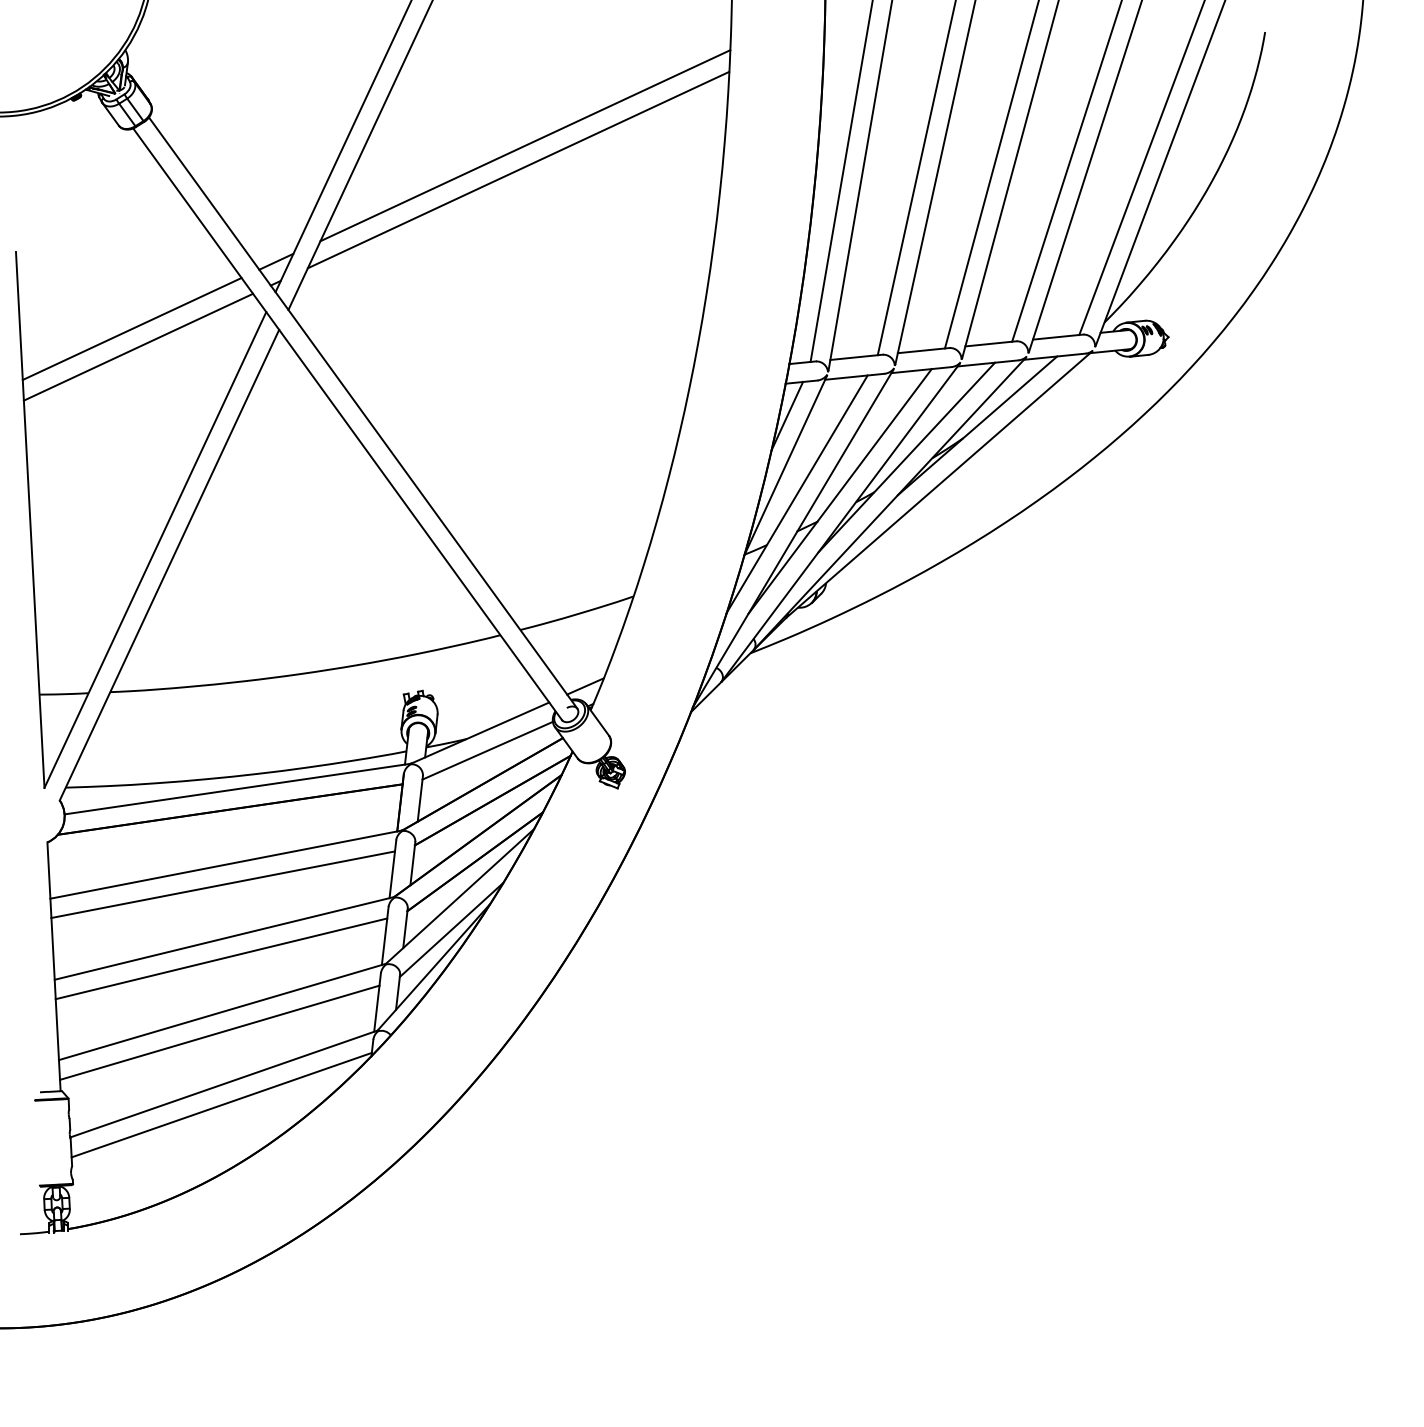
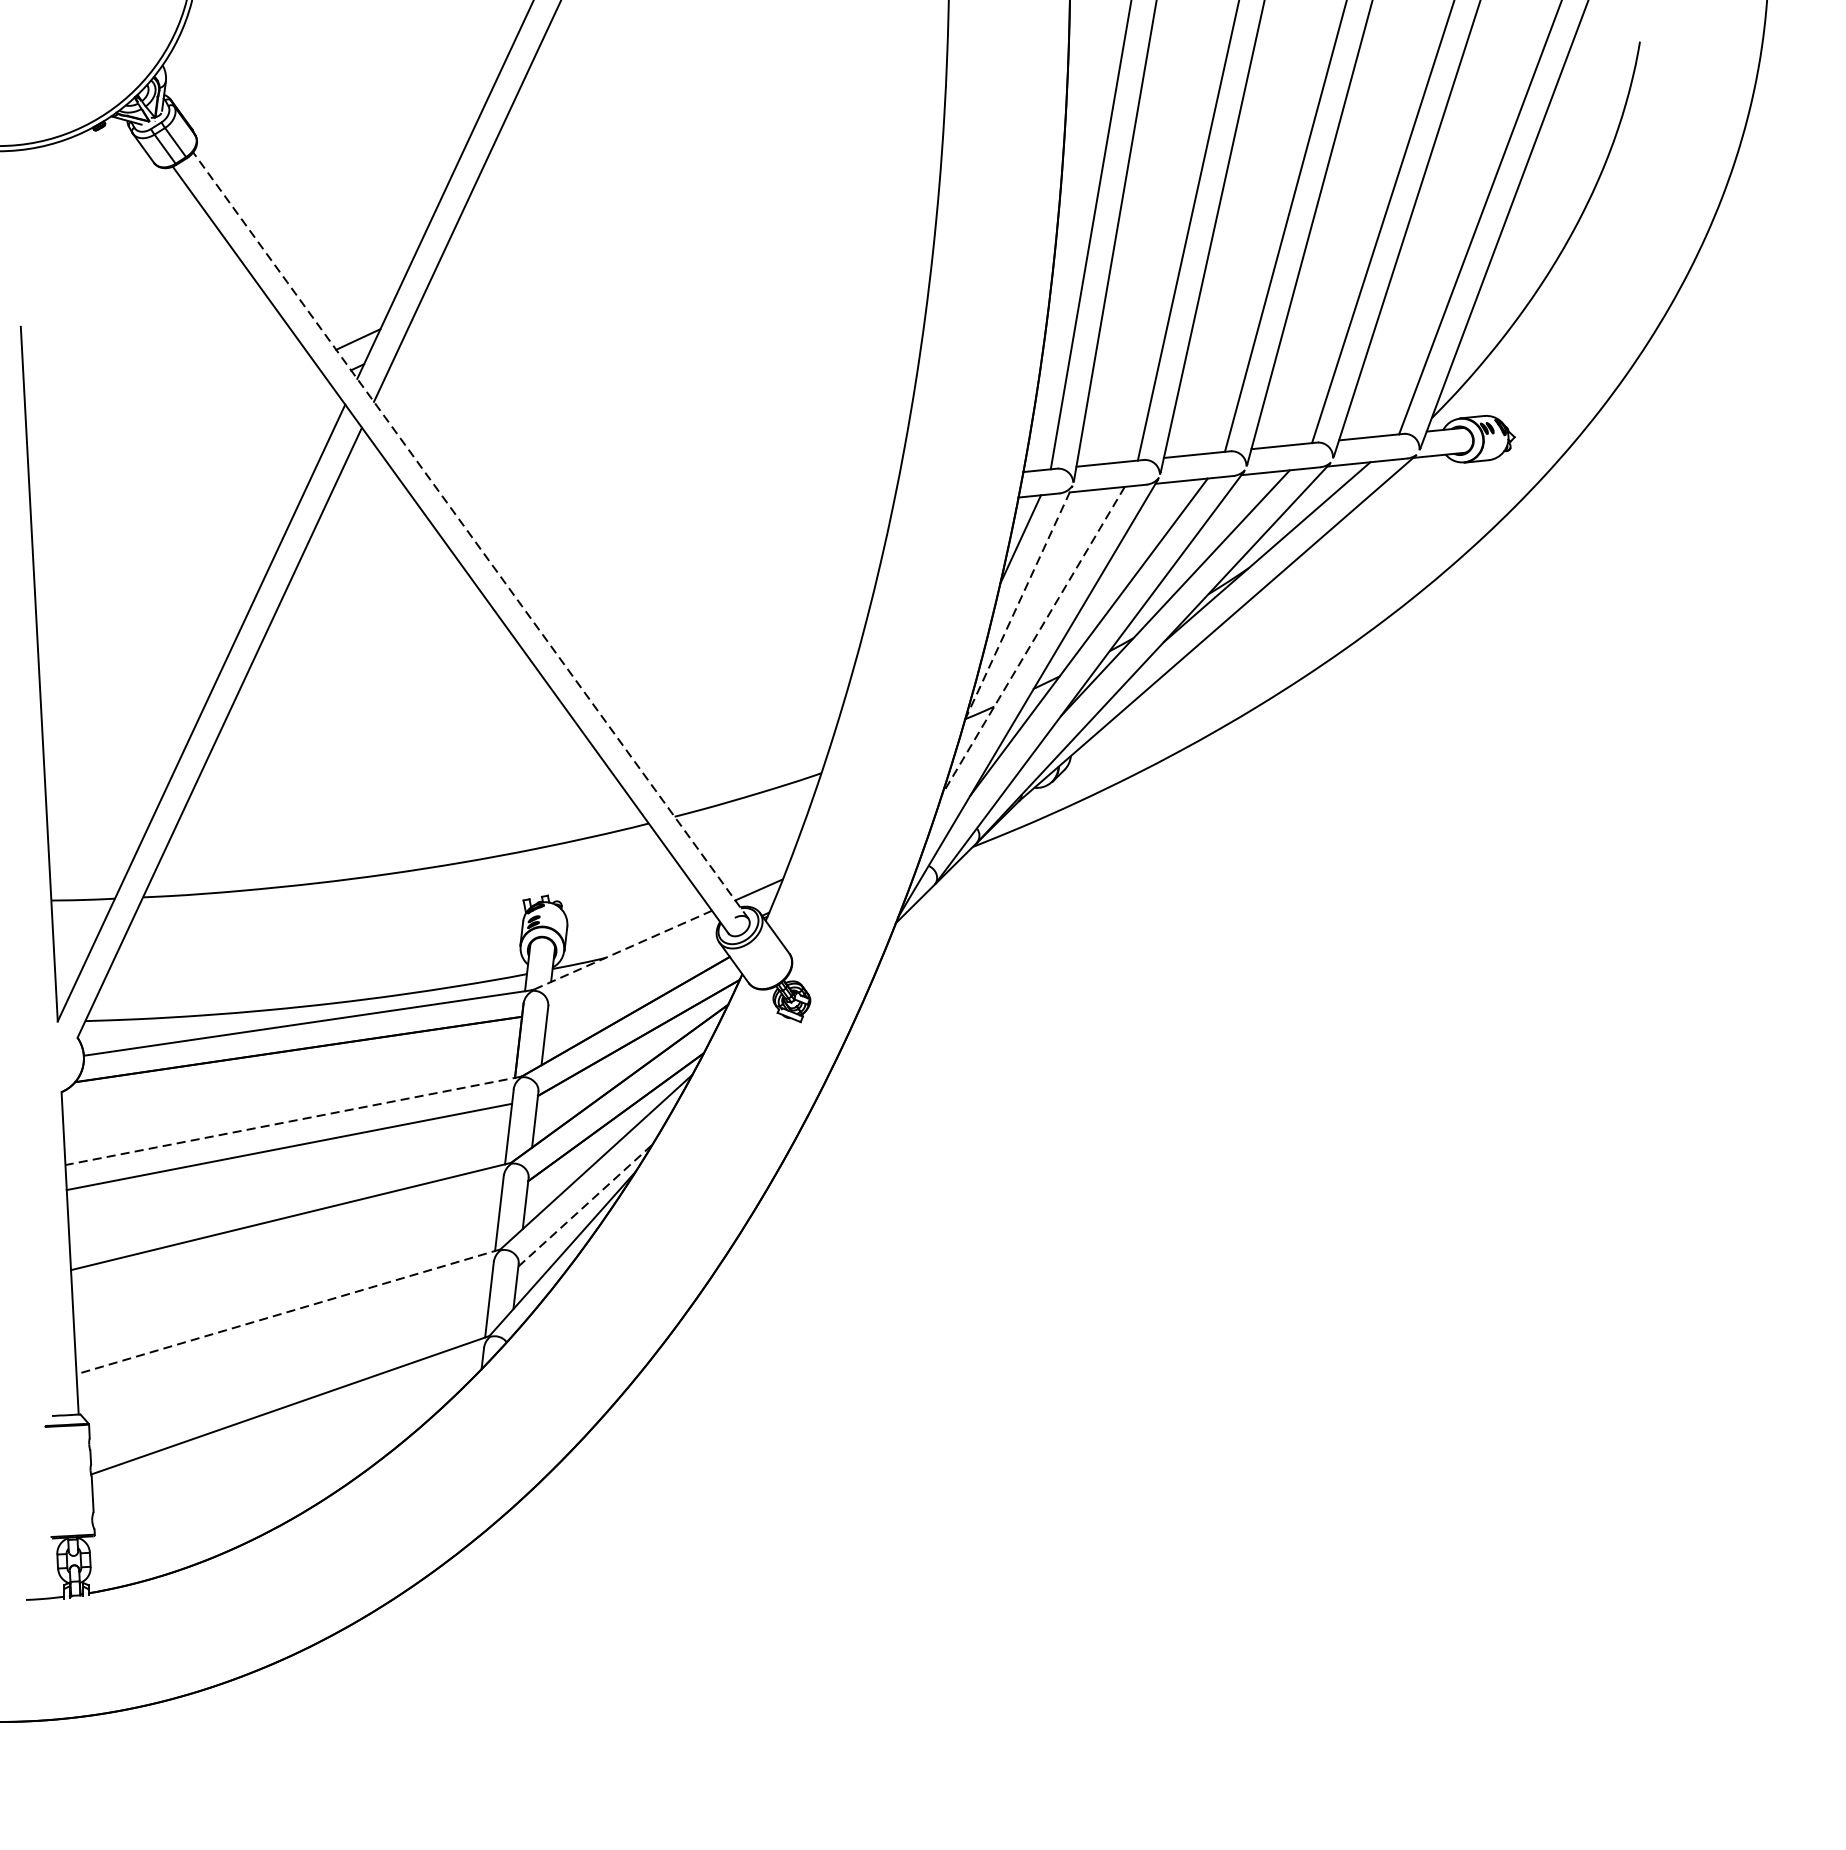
line: (525, 145) -> (681, 188), removed
line: (518, 169) -> (672, 219), removed
line: (131, 329) -> (170, 427), removed
line: (138, 346) -> (179, 449), removed
line: (362, 412) -> (469, 534), solid -> dashed
line: (785, 465) -> (1018, 603), solid -> dashed
line: (796, 494) -> (1032, 641), solid -> dashed
line: (479, 733) -> (621, 950), solid -> dashed
line: (487, 750) -> (632, 972), removed
line: (225, 864) -> (292, 1120), solid -> dashed
line: (451, 930) -> (585, 1206), solid -> dashed
line: (221, 958) -> (287, 1242), removed
line: (221, 1012) -> (287, 1312), solid -> dashed
line: (219, 1032) -> (284, 1338), removed
line: (221, 1104) -> (287, 1431), removed

